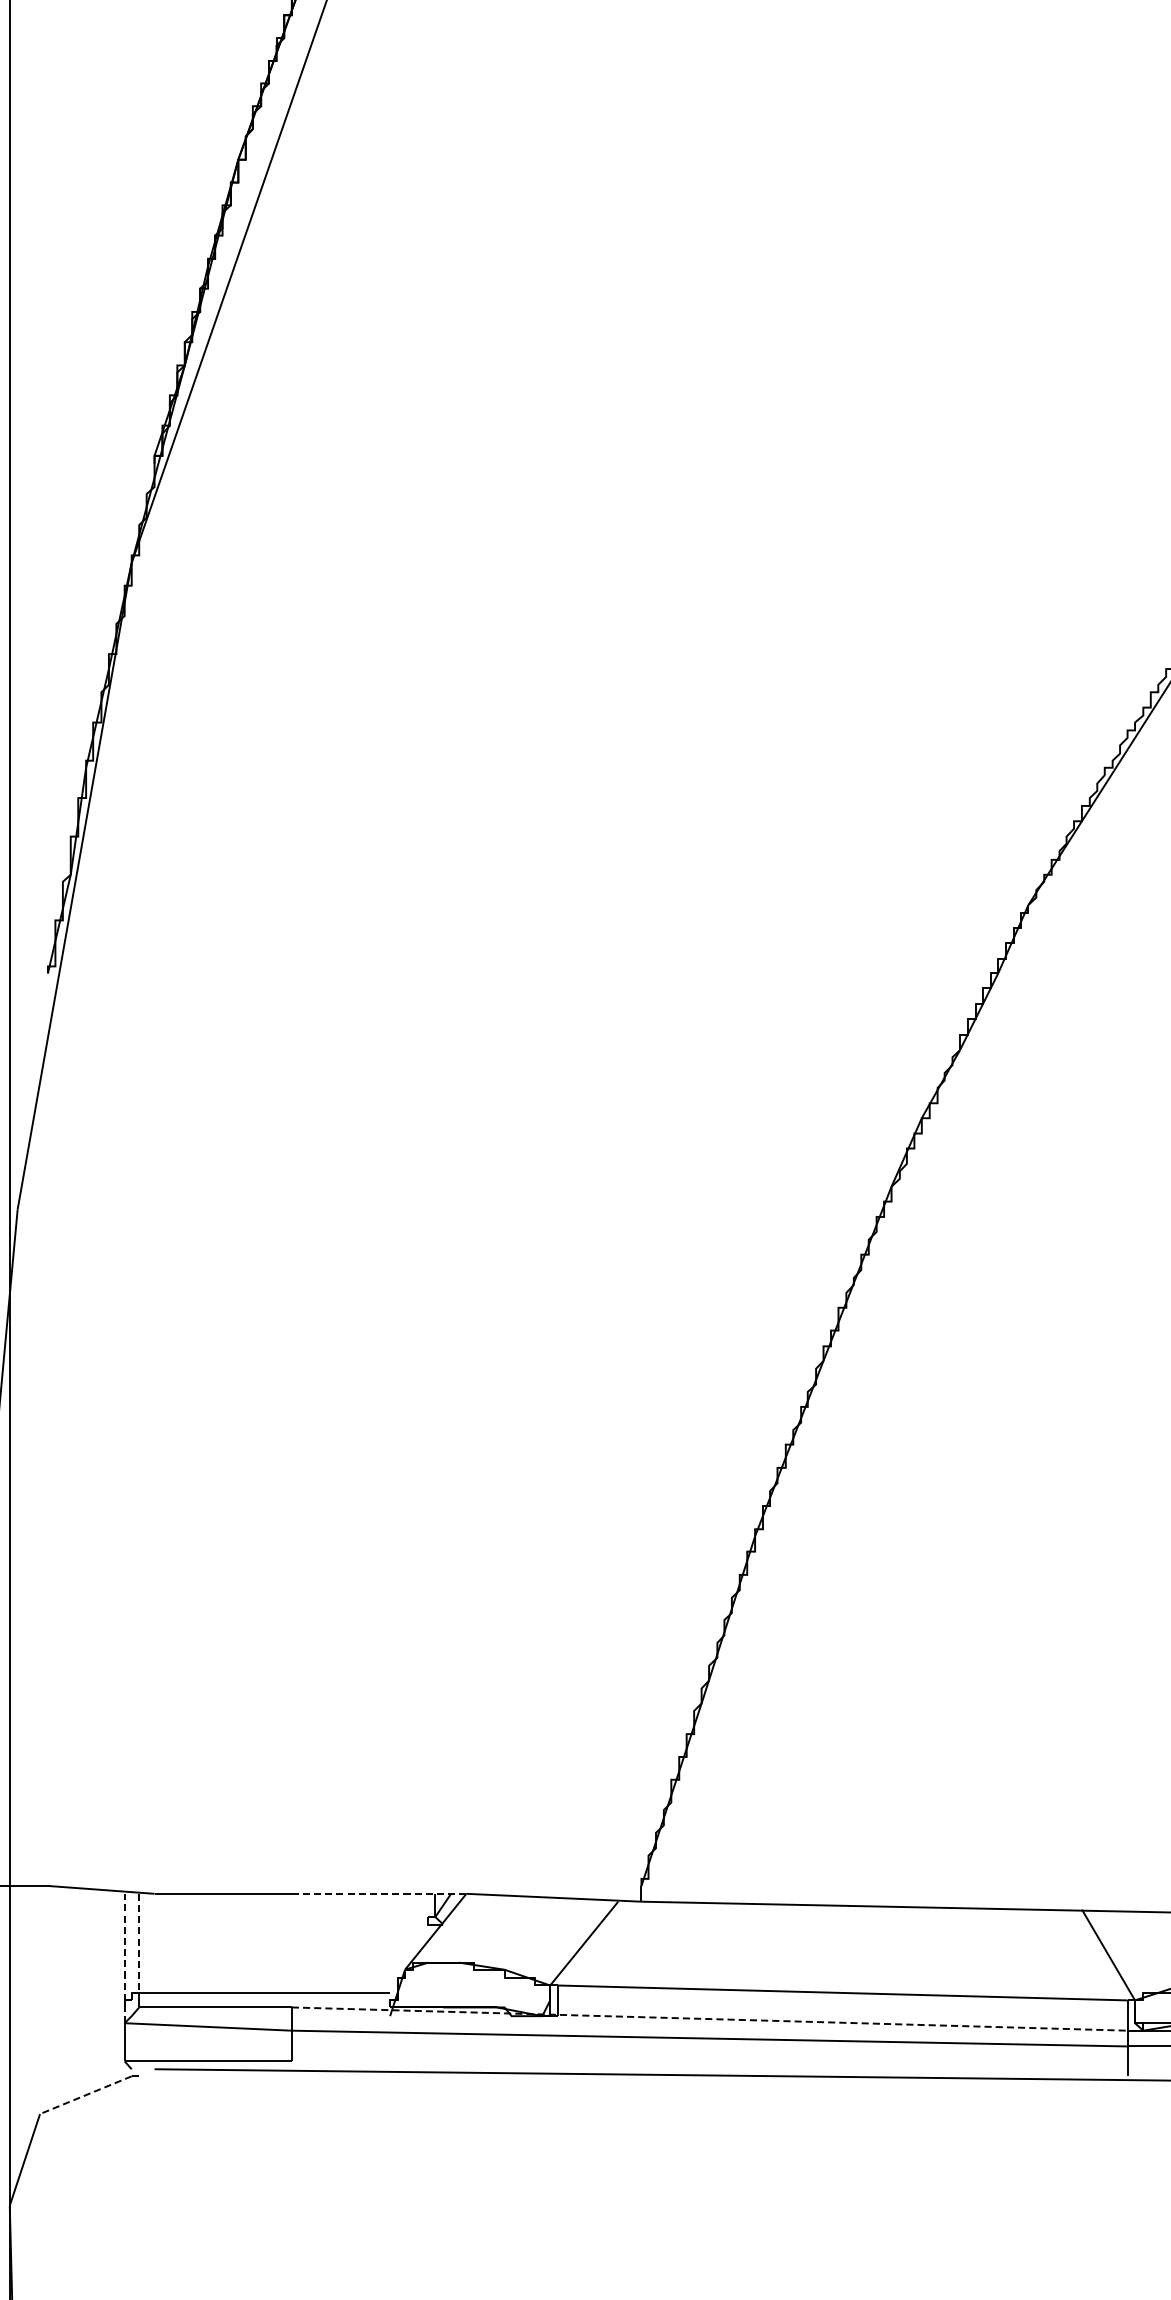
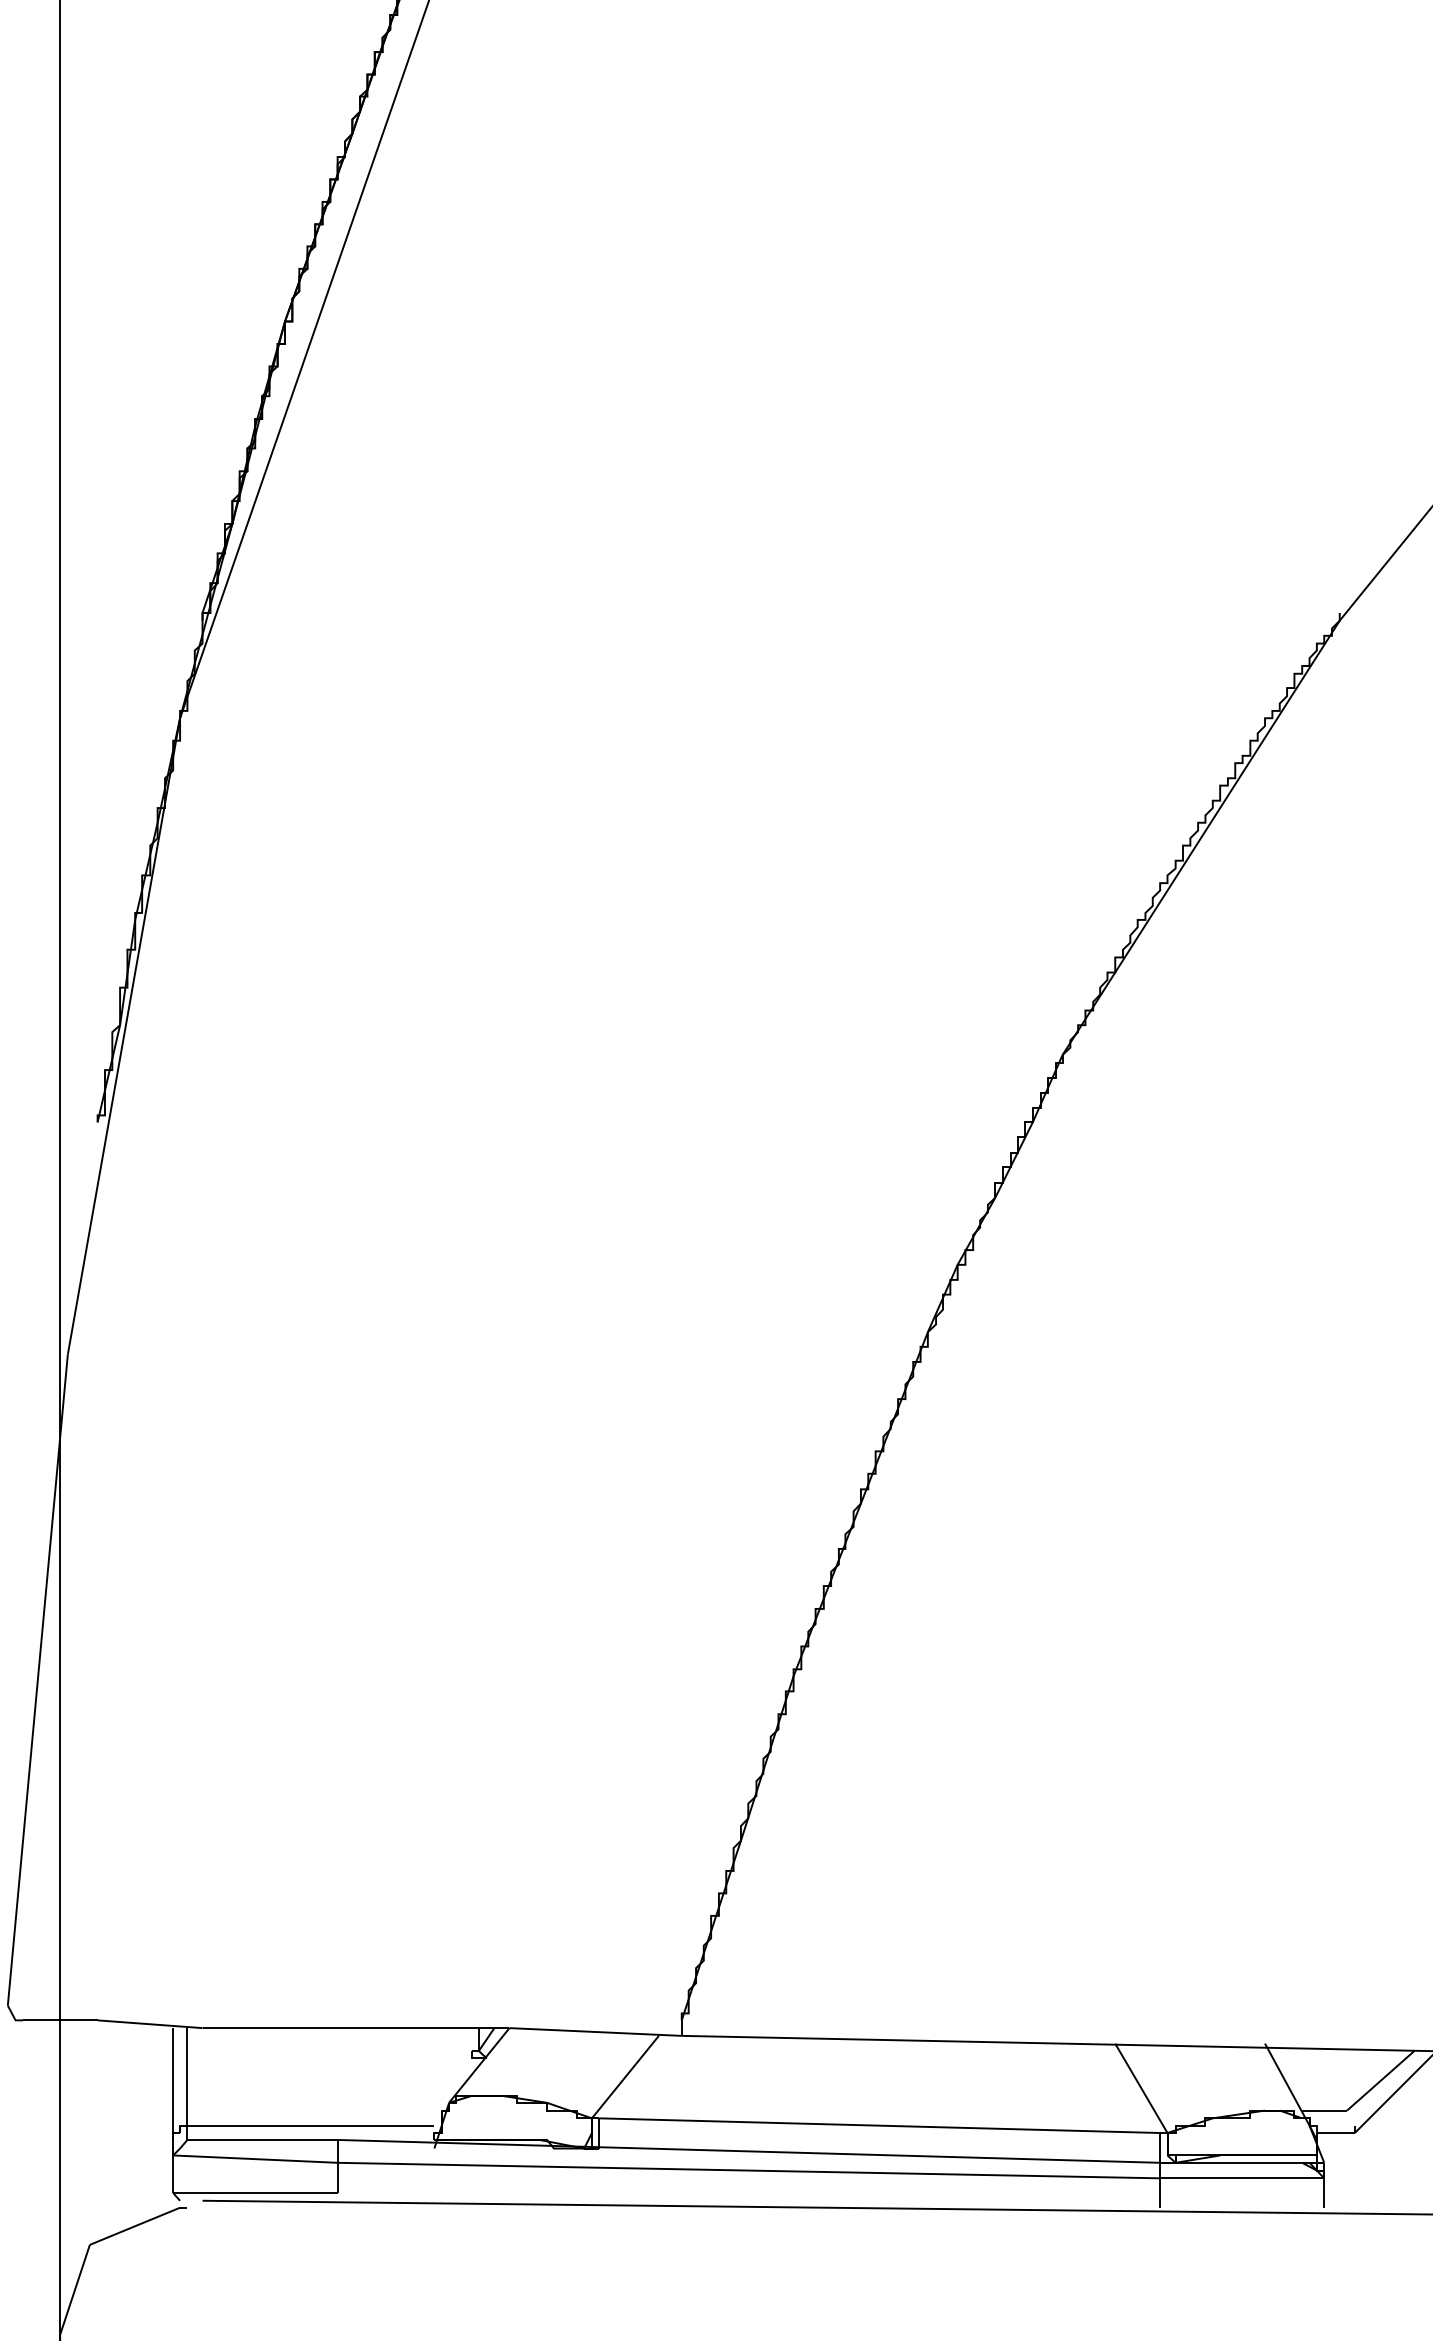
line: (382, 1894) -> (426, 2028), dashed -> solid
line: (139, 1942) -> (187, 2076), dashed -> solid
line: (125, 1958) -> (173, 2091), dashed -> solid
line: (710, 2019) -> (749, 2151), dashed -> solid
line: (85, 2095) -> (134, 2226), dashed -> solid

